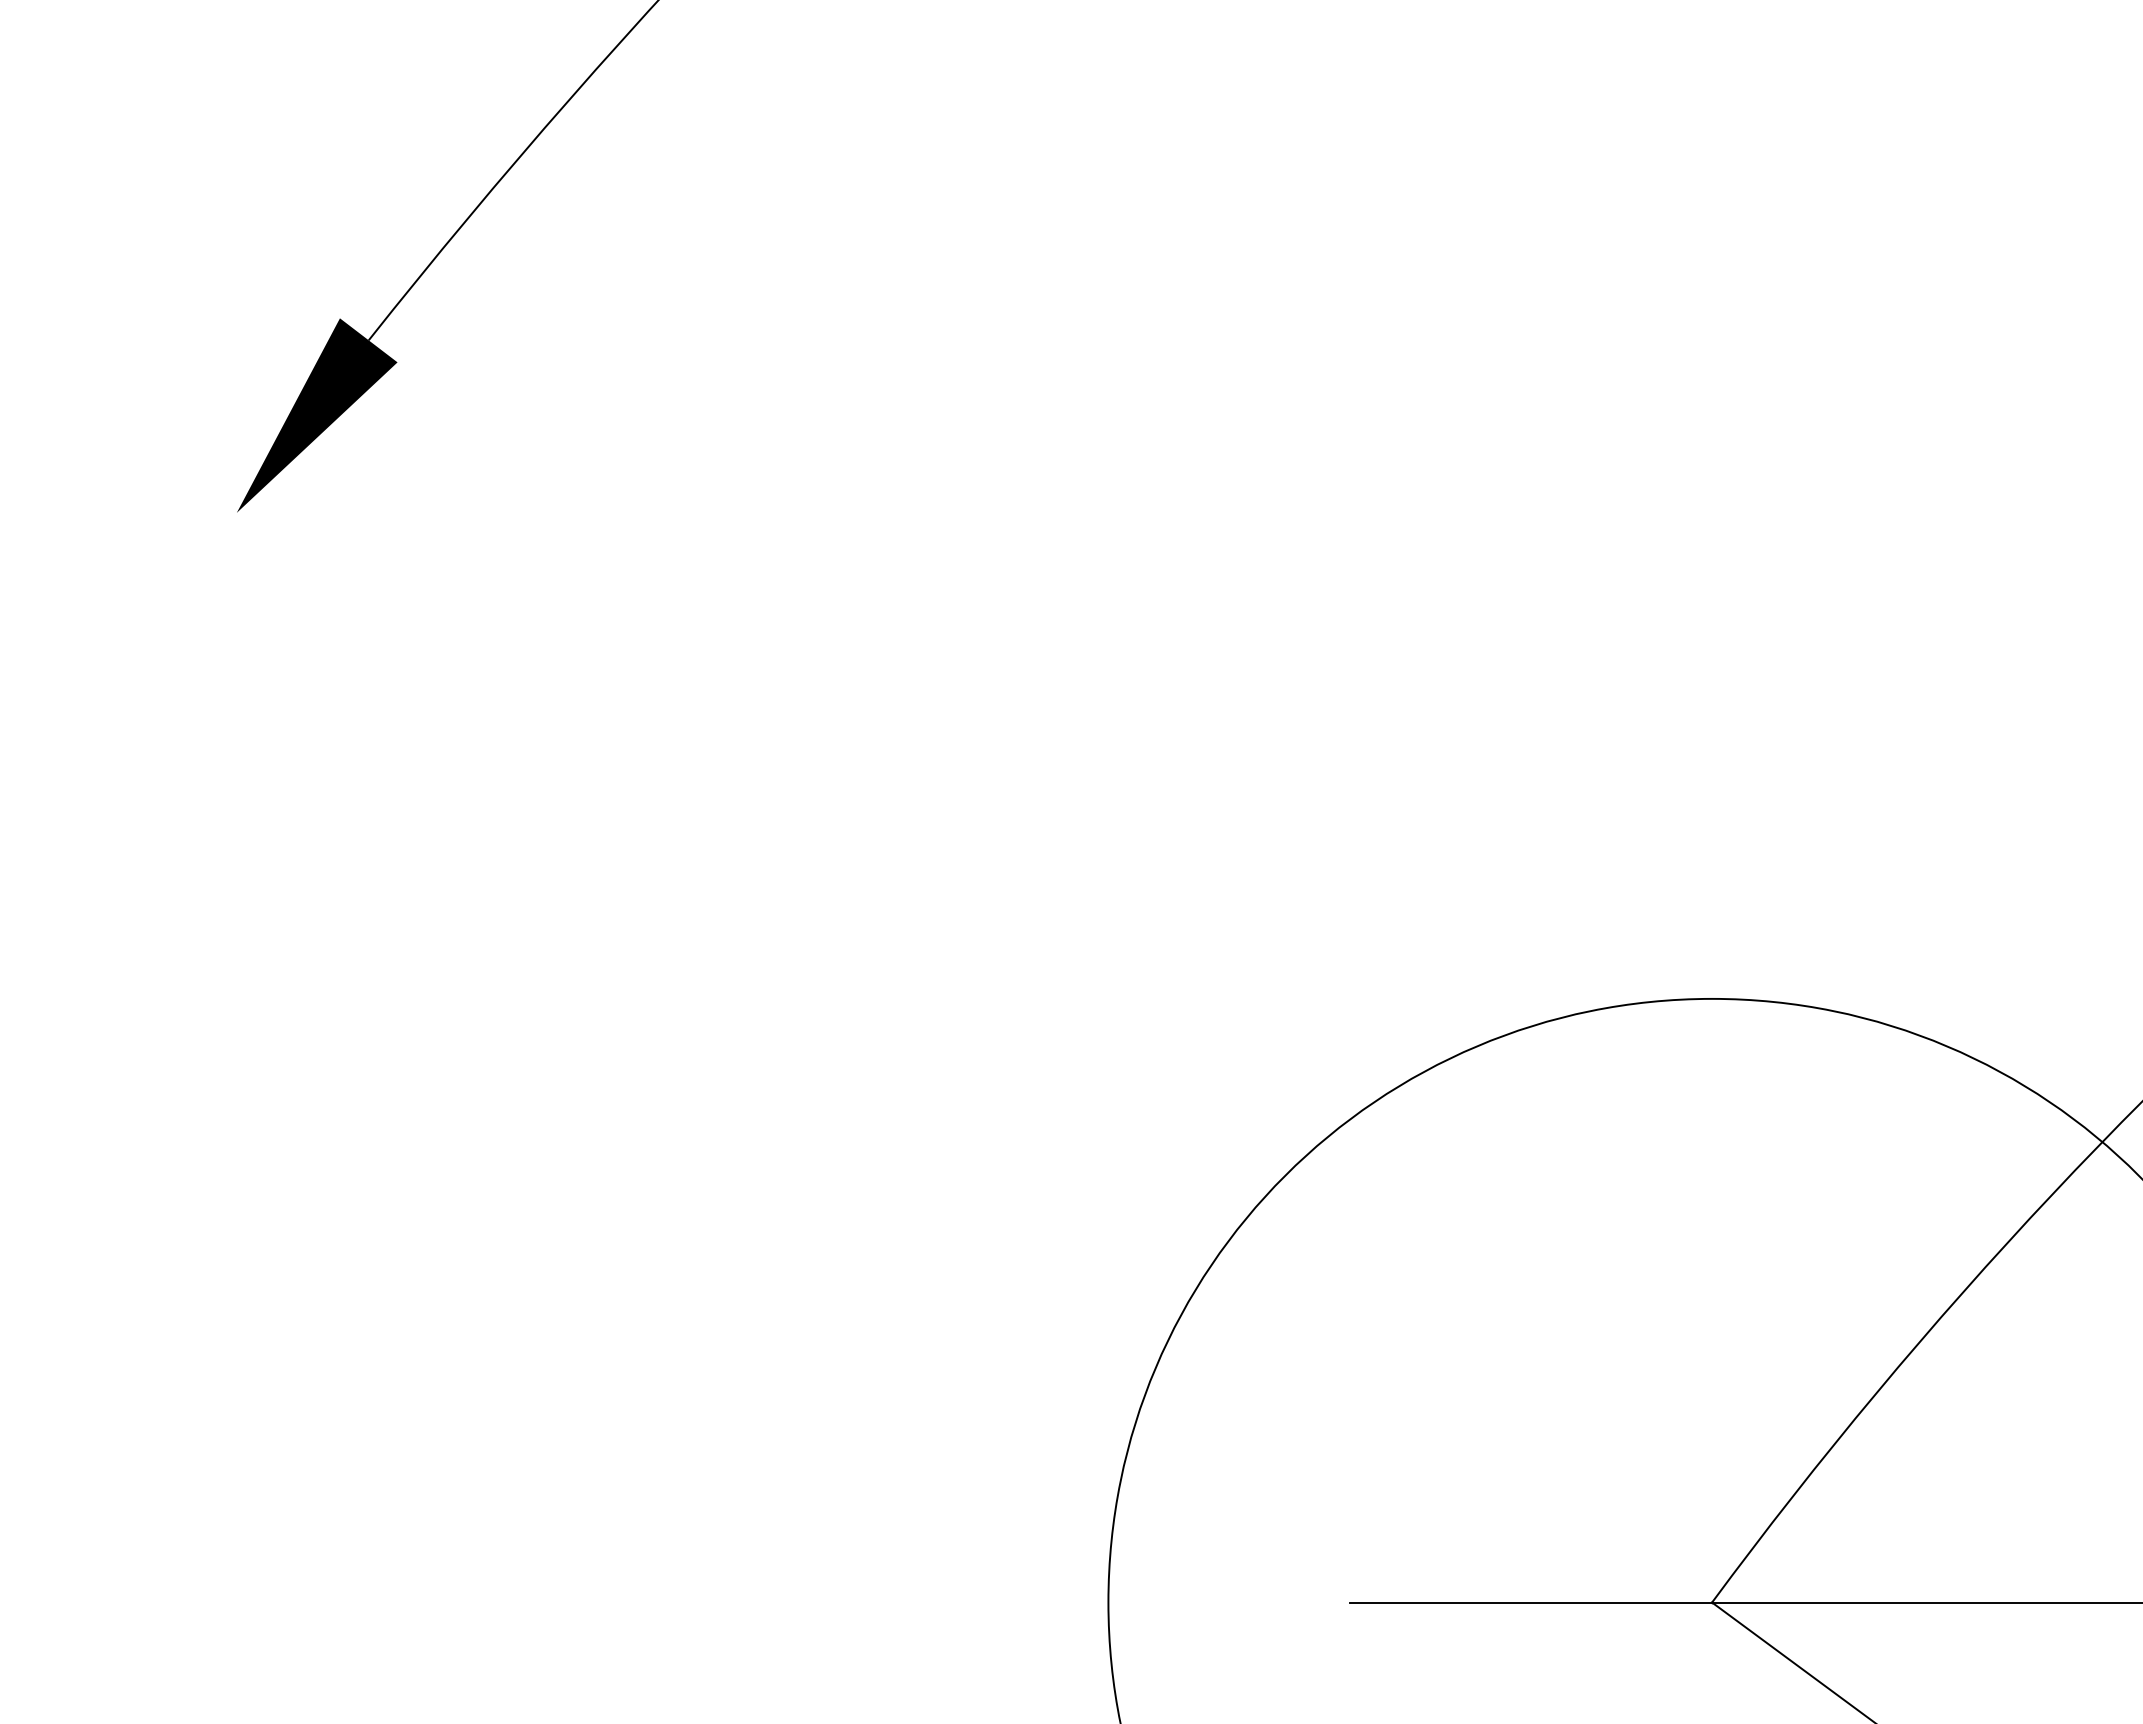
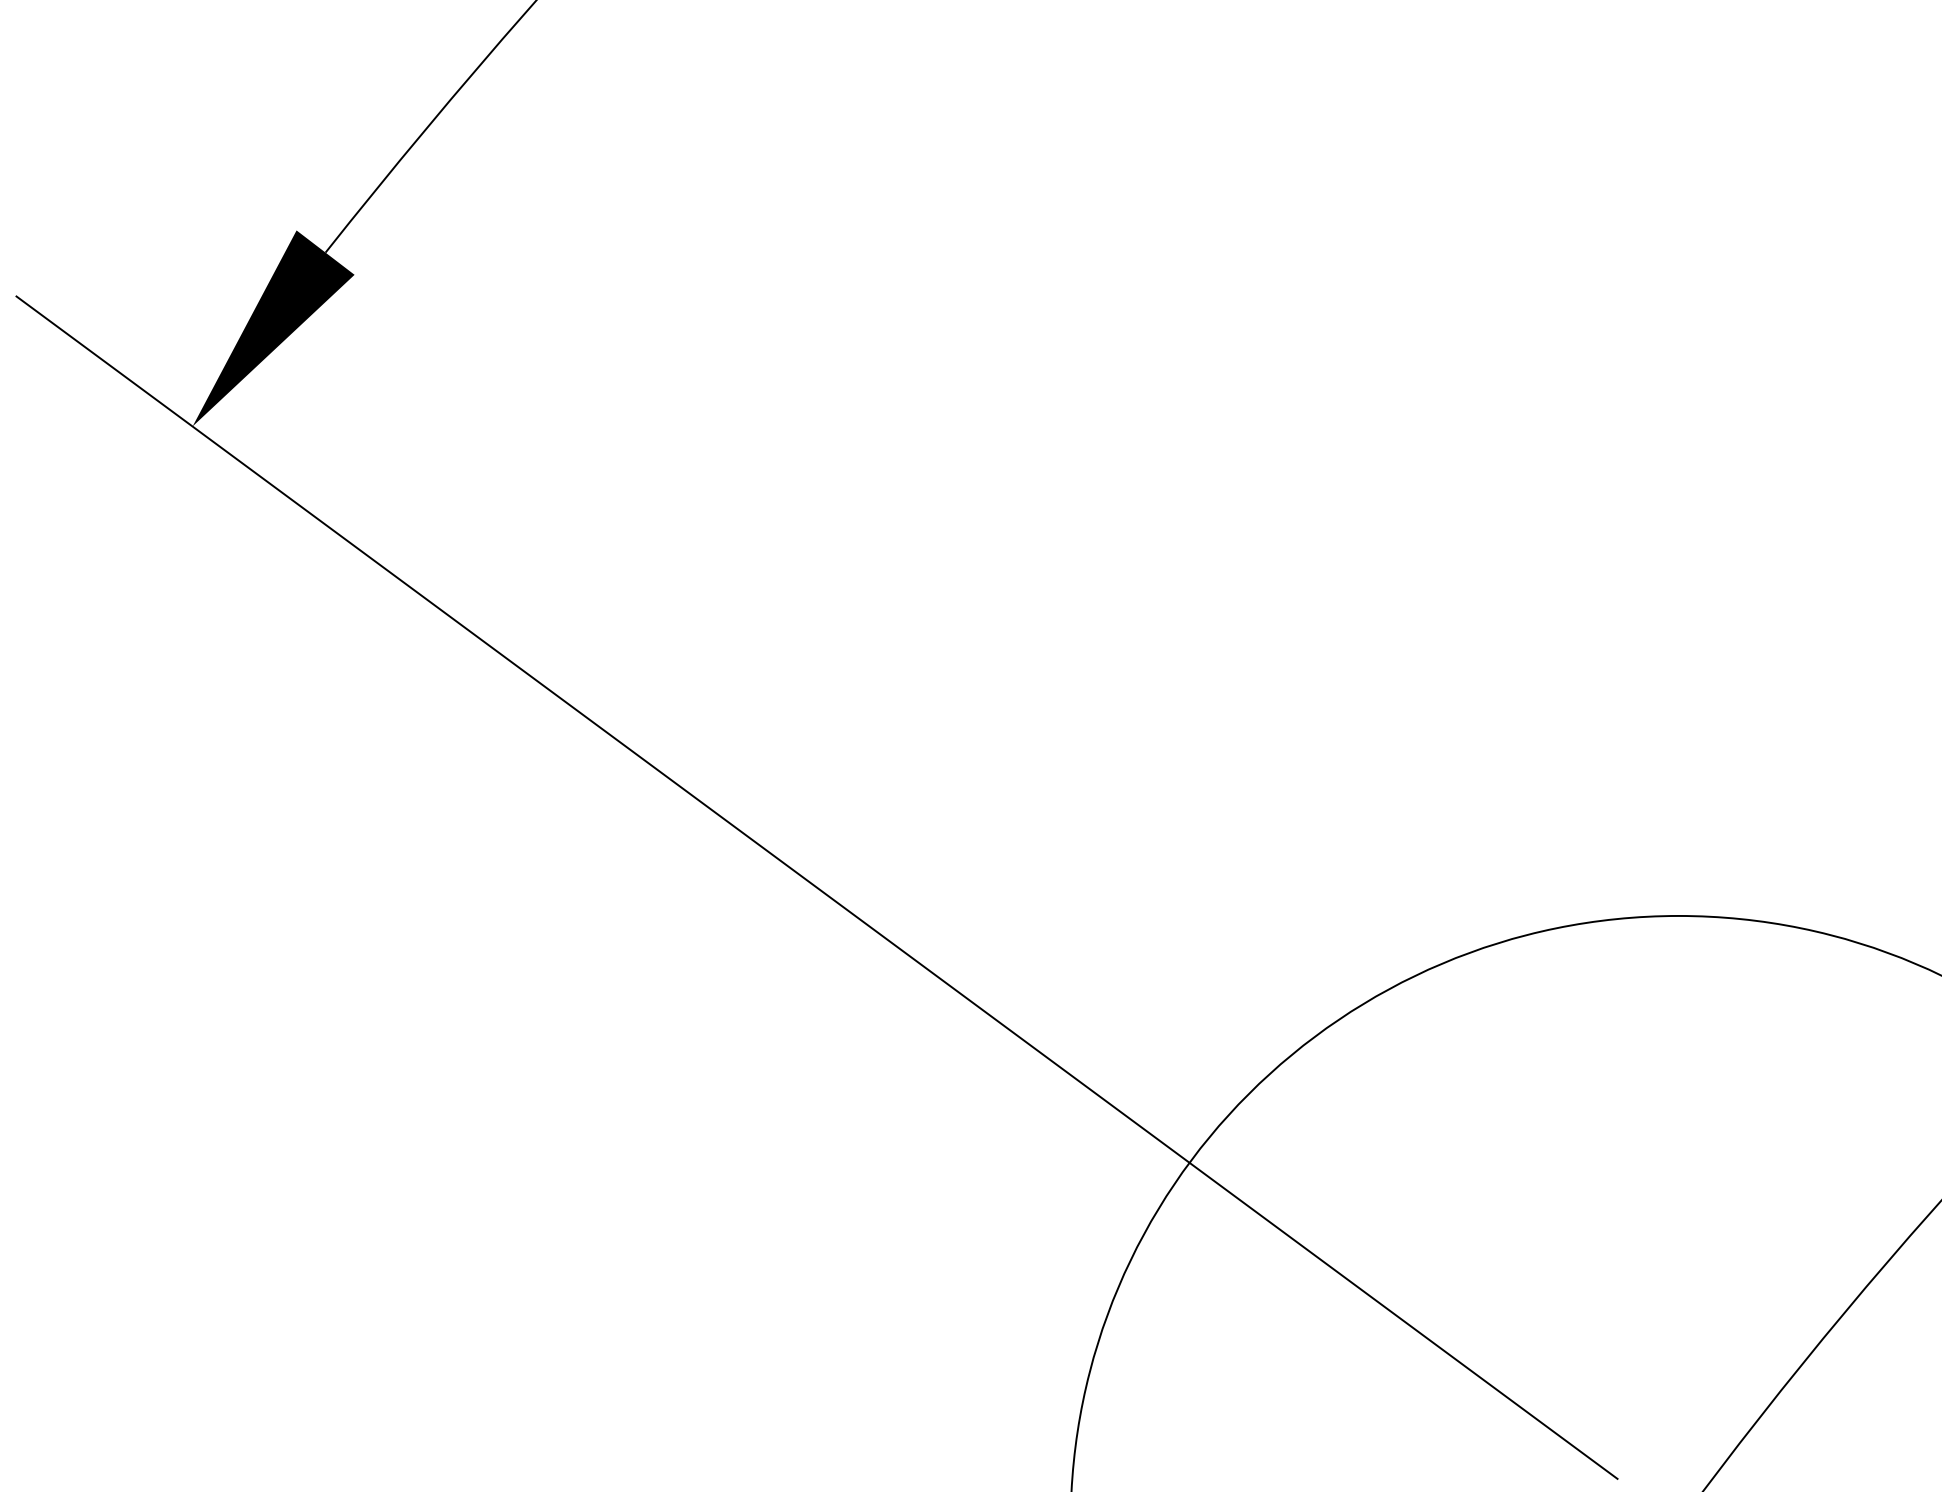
line: (856, 970) -> (816, 887), added

